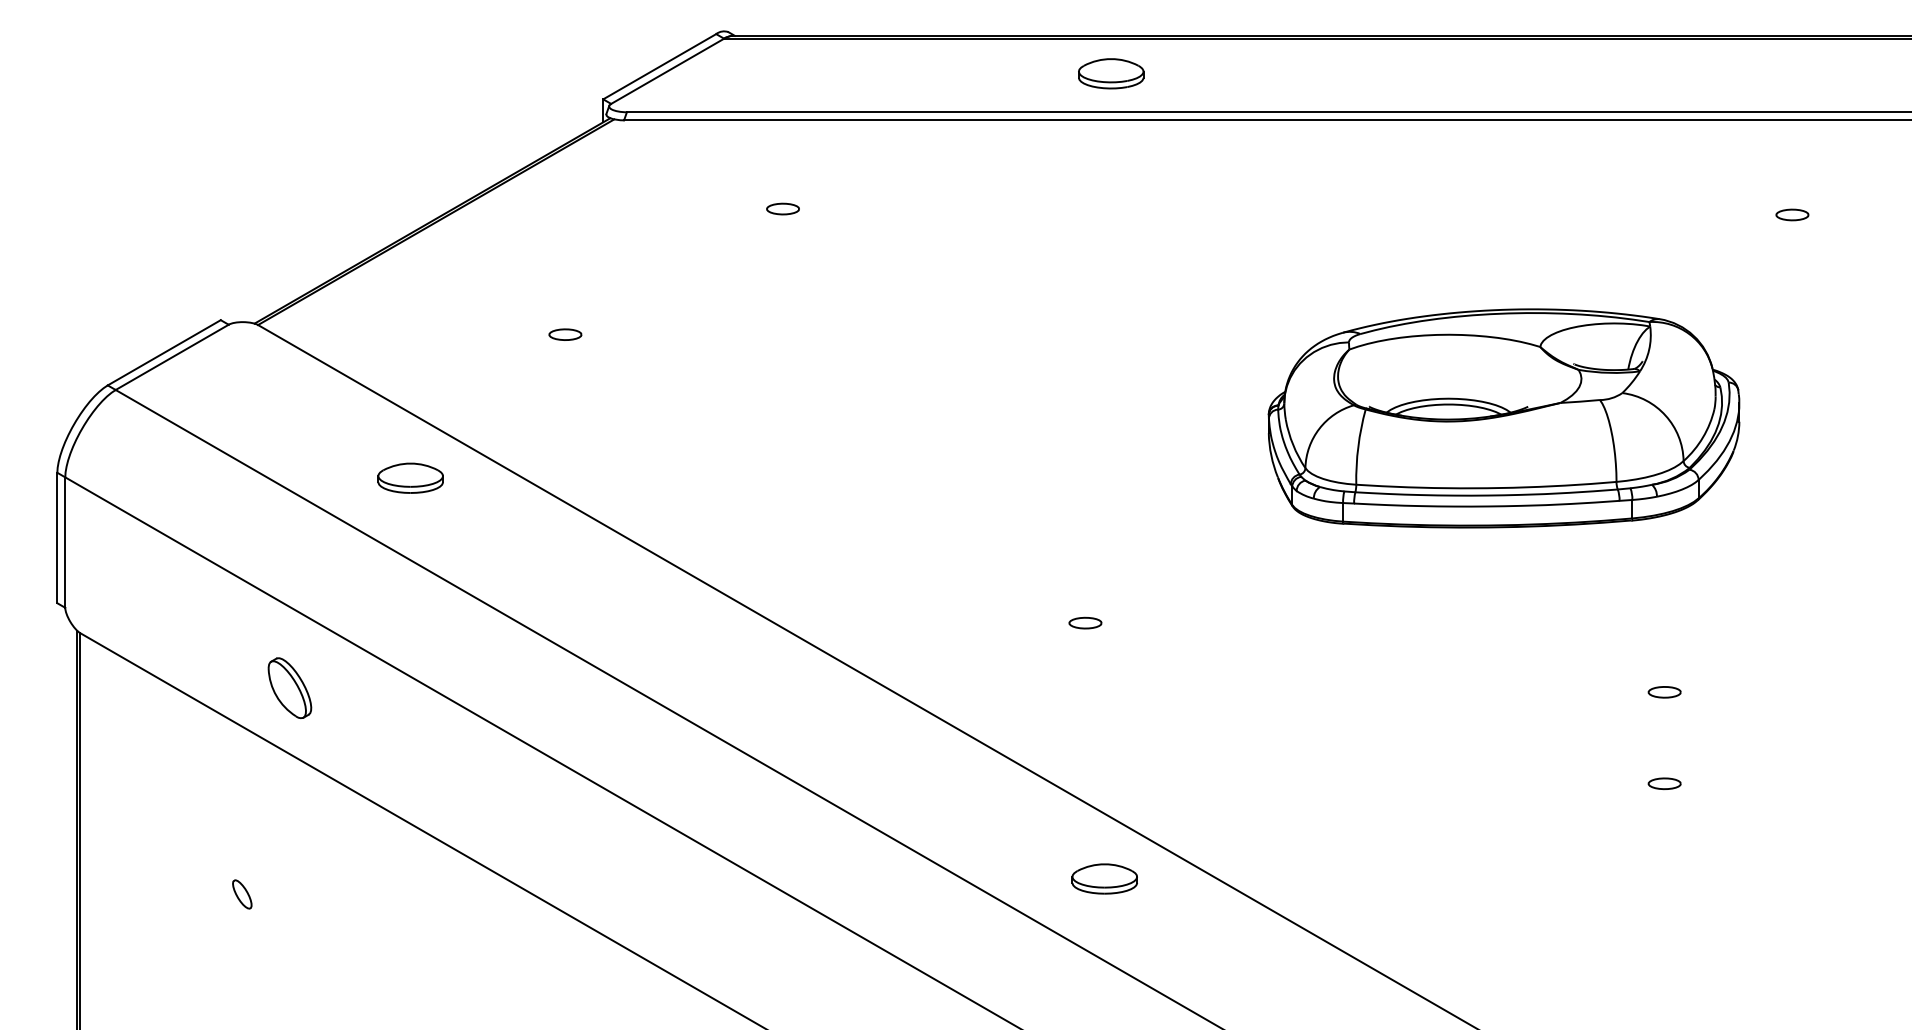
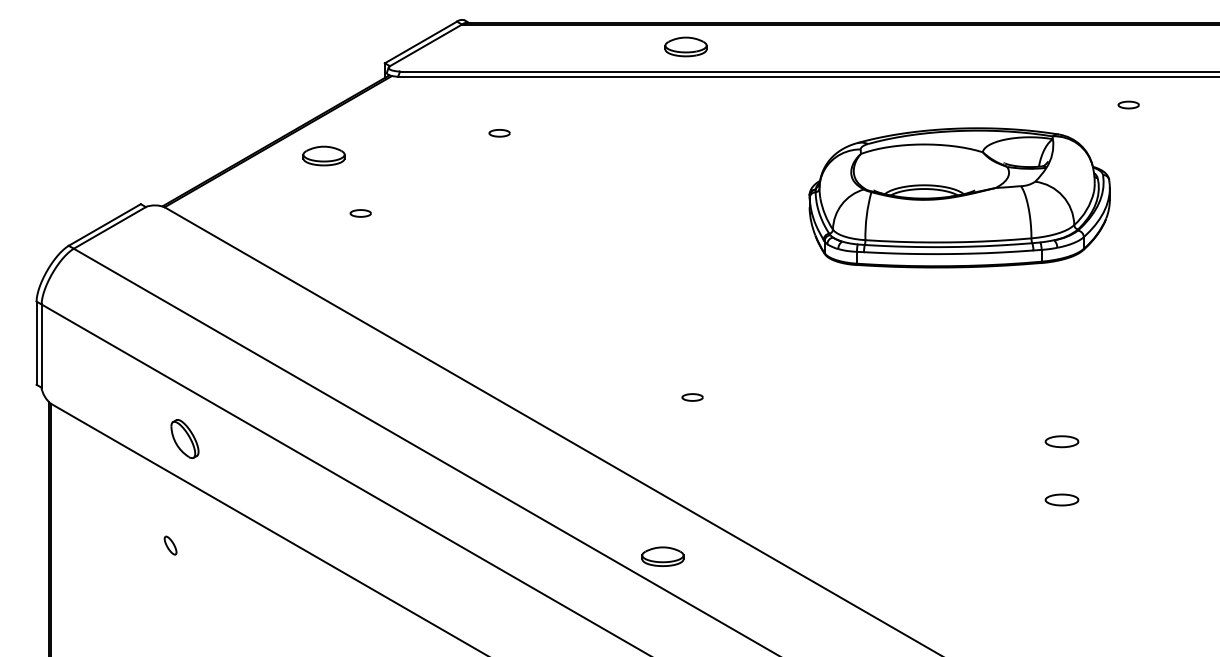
part: (1110, 73) -> (685, 46), moved
part: (1792, 214) -> (1128, 104), moved
part: (1503, 417) -> (959, 197), moved
part: (409, 477) -> (323, 155), moved
part: (1665, 692) -> (1062, 441), size x1.6
part: (1665, 782) -> (1062, 499), size x1.6
part: (1104, 878) -> (662, 556), moved
part: (242, 894) -> (170, 545), moved

